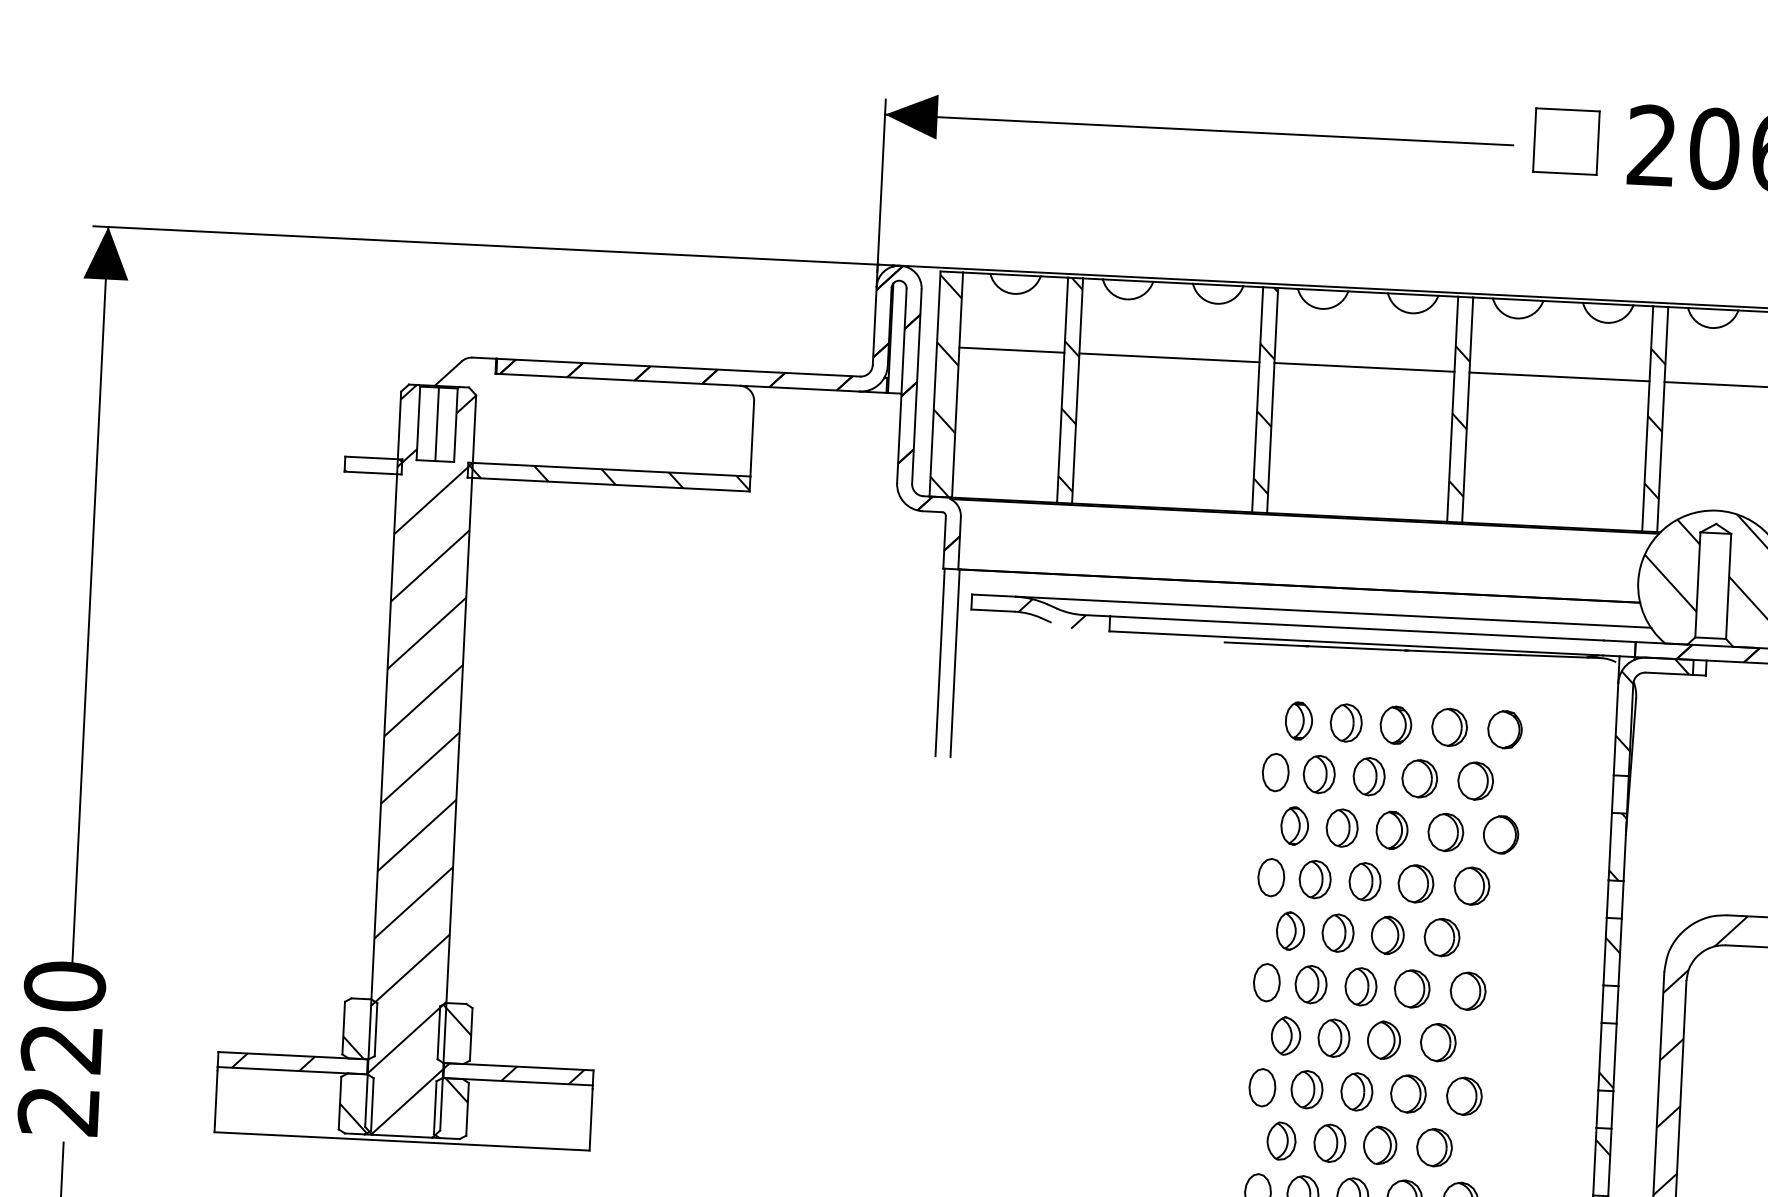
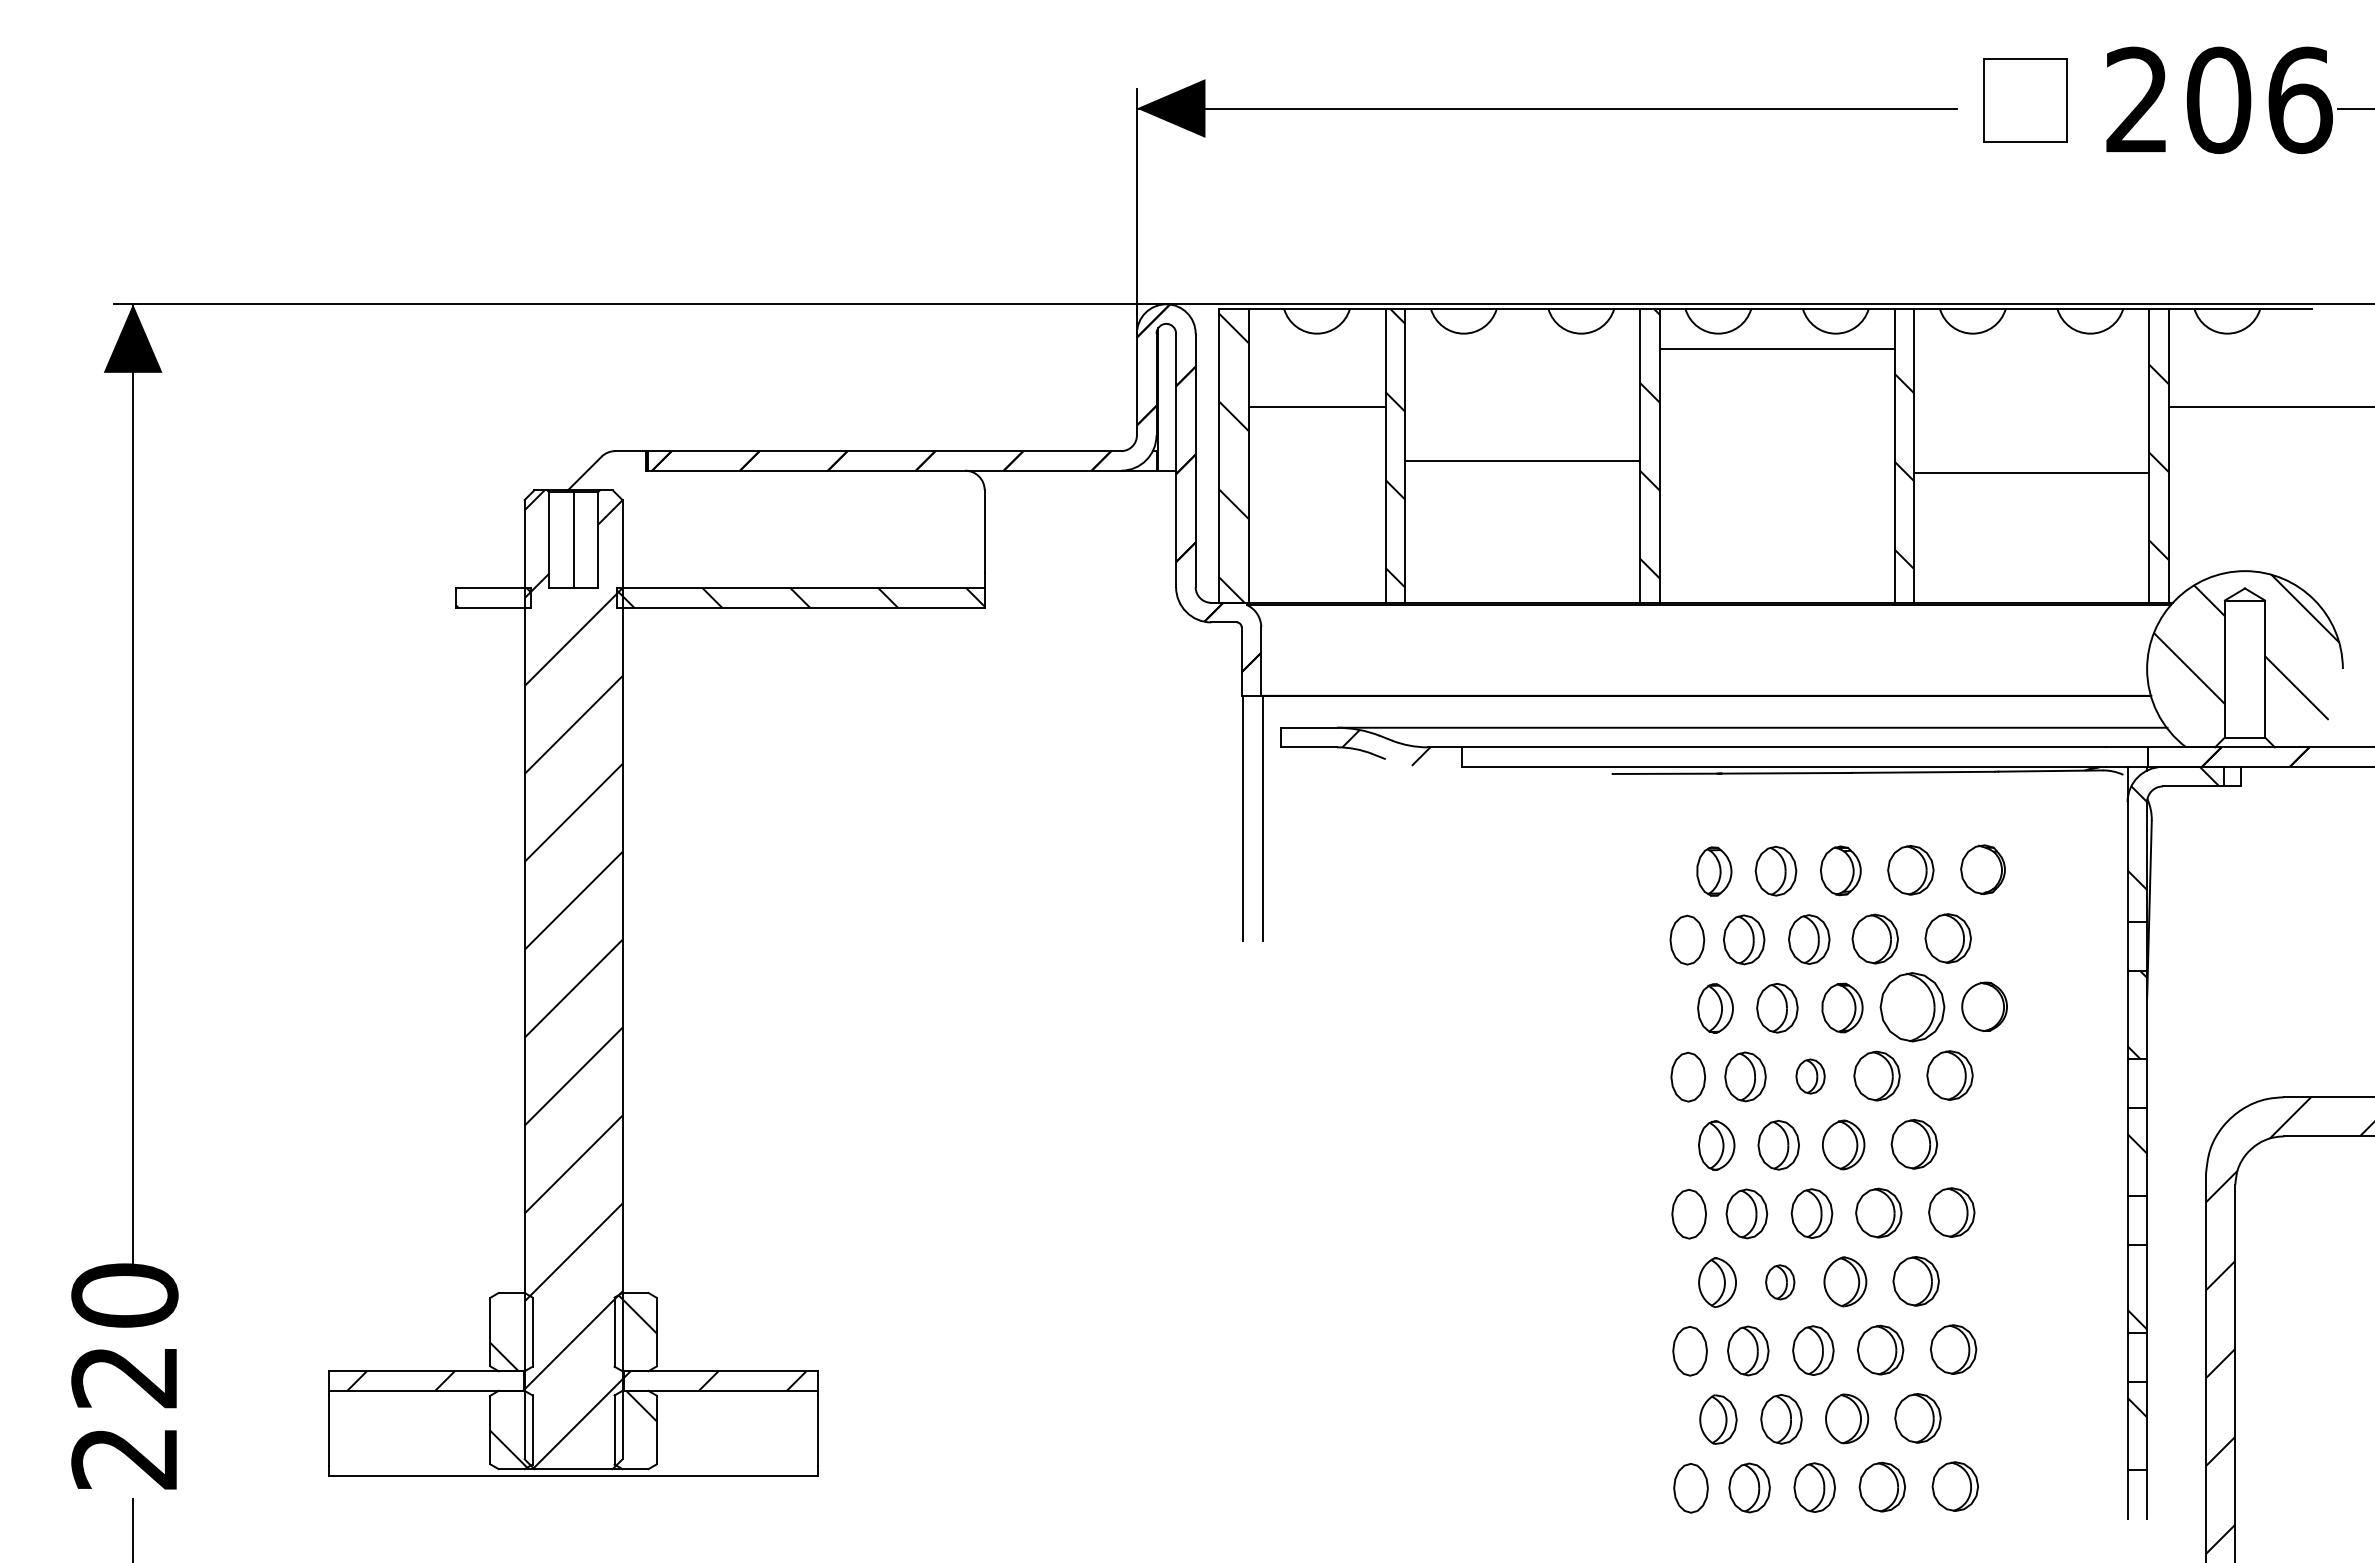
line: (1169, 358) -> (1522, 461), moved
line: (1364, 367) -> (1776, 349), moved
line: (1559, 377) -> (2031, 473), moved
part: (1445, 832) -> (1912, 1007), size x1.4
part: (1364, 881) -> (1810, 1076), size x0.7
part: (1334, 1038) -> (1780, 1282), size x0.7

